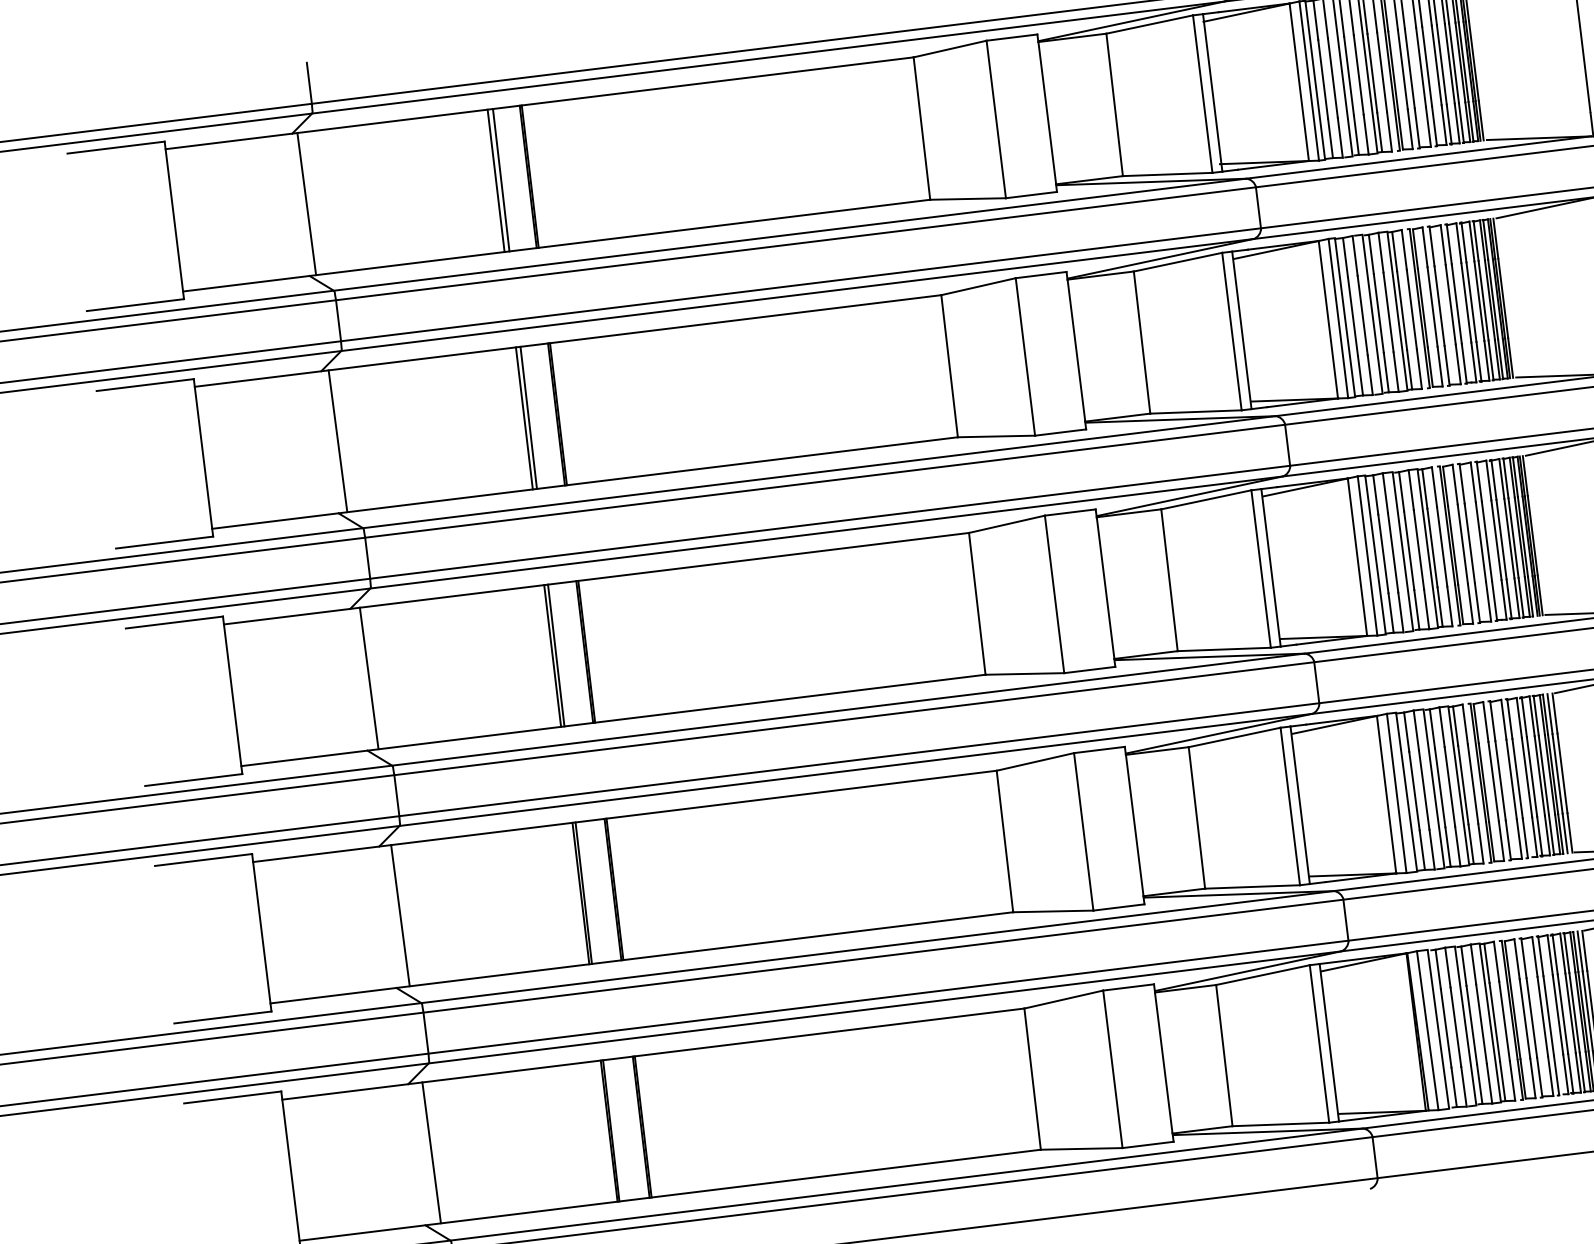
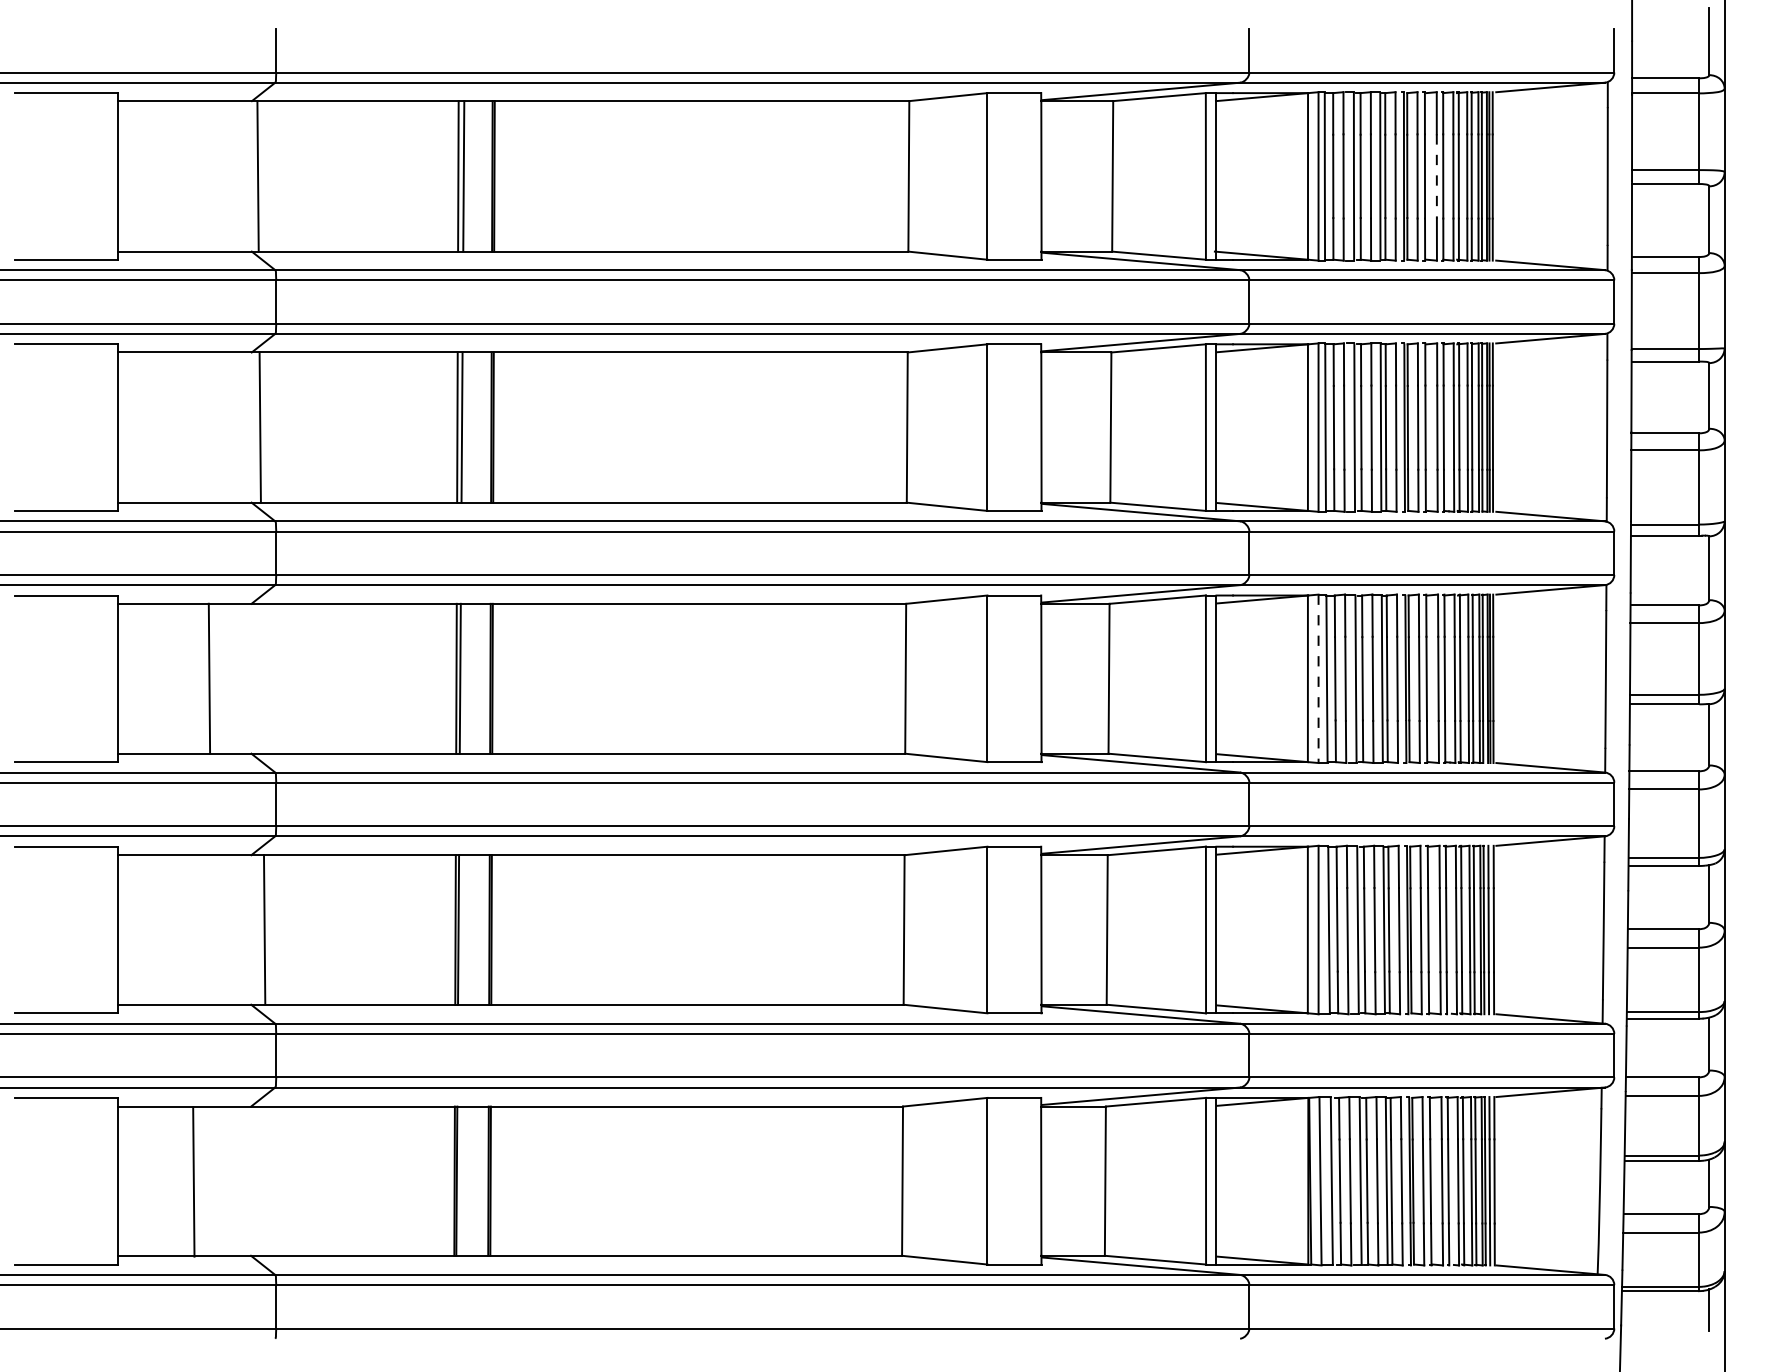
line: (1420, 67) -> (1436, 176), solid -> dashed
line: (1367, 556) -> (1318, 679), solid -> dashed
line: (369, 678) -> (209, 678), moved
line: (431, 1152) -> (193, 1181), moved

